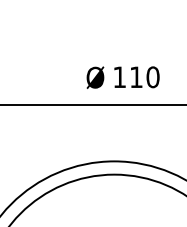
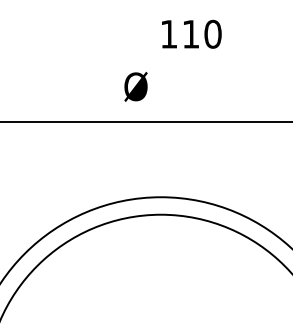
text: (136, 76) -> (191, 33), moved

